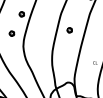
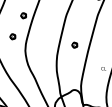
part: (69, 29) -> (74, 44), moved

